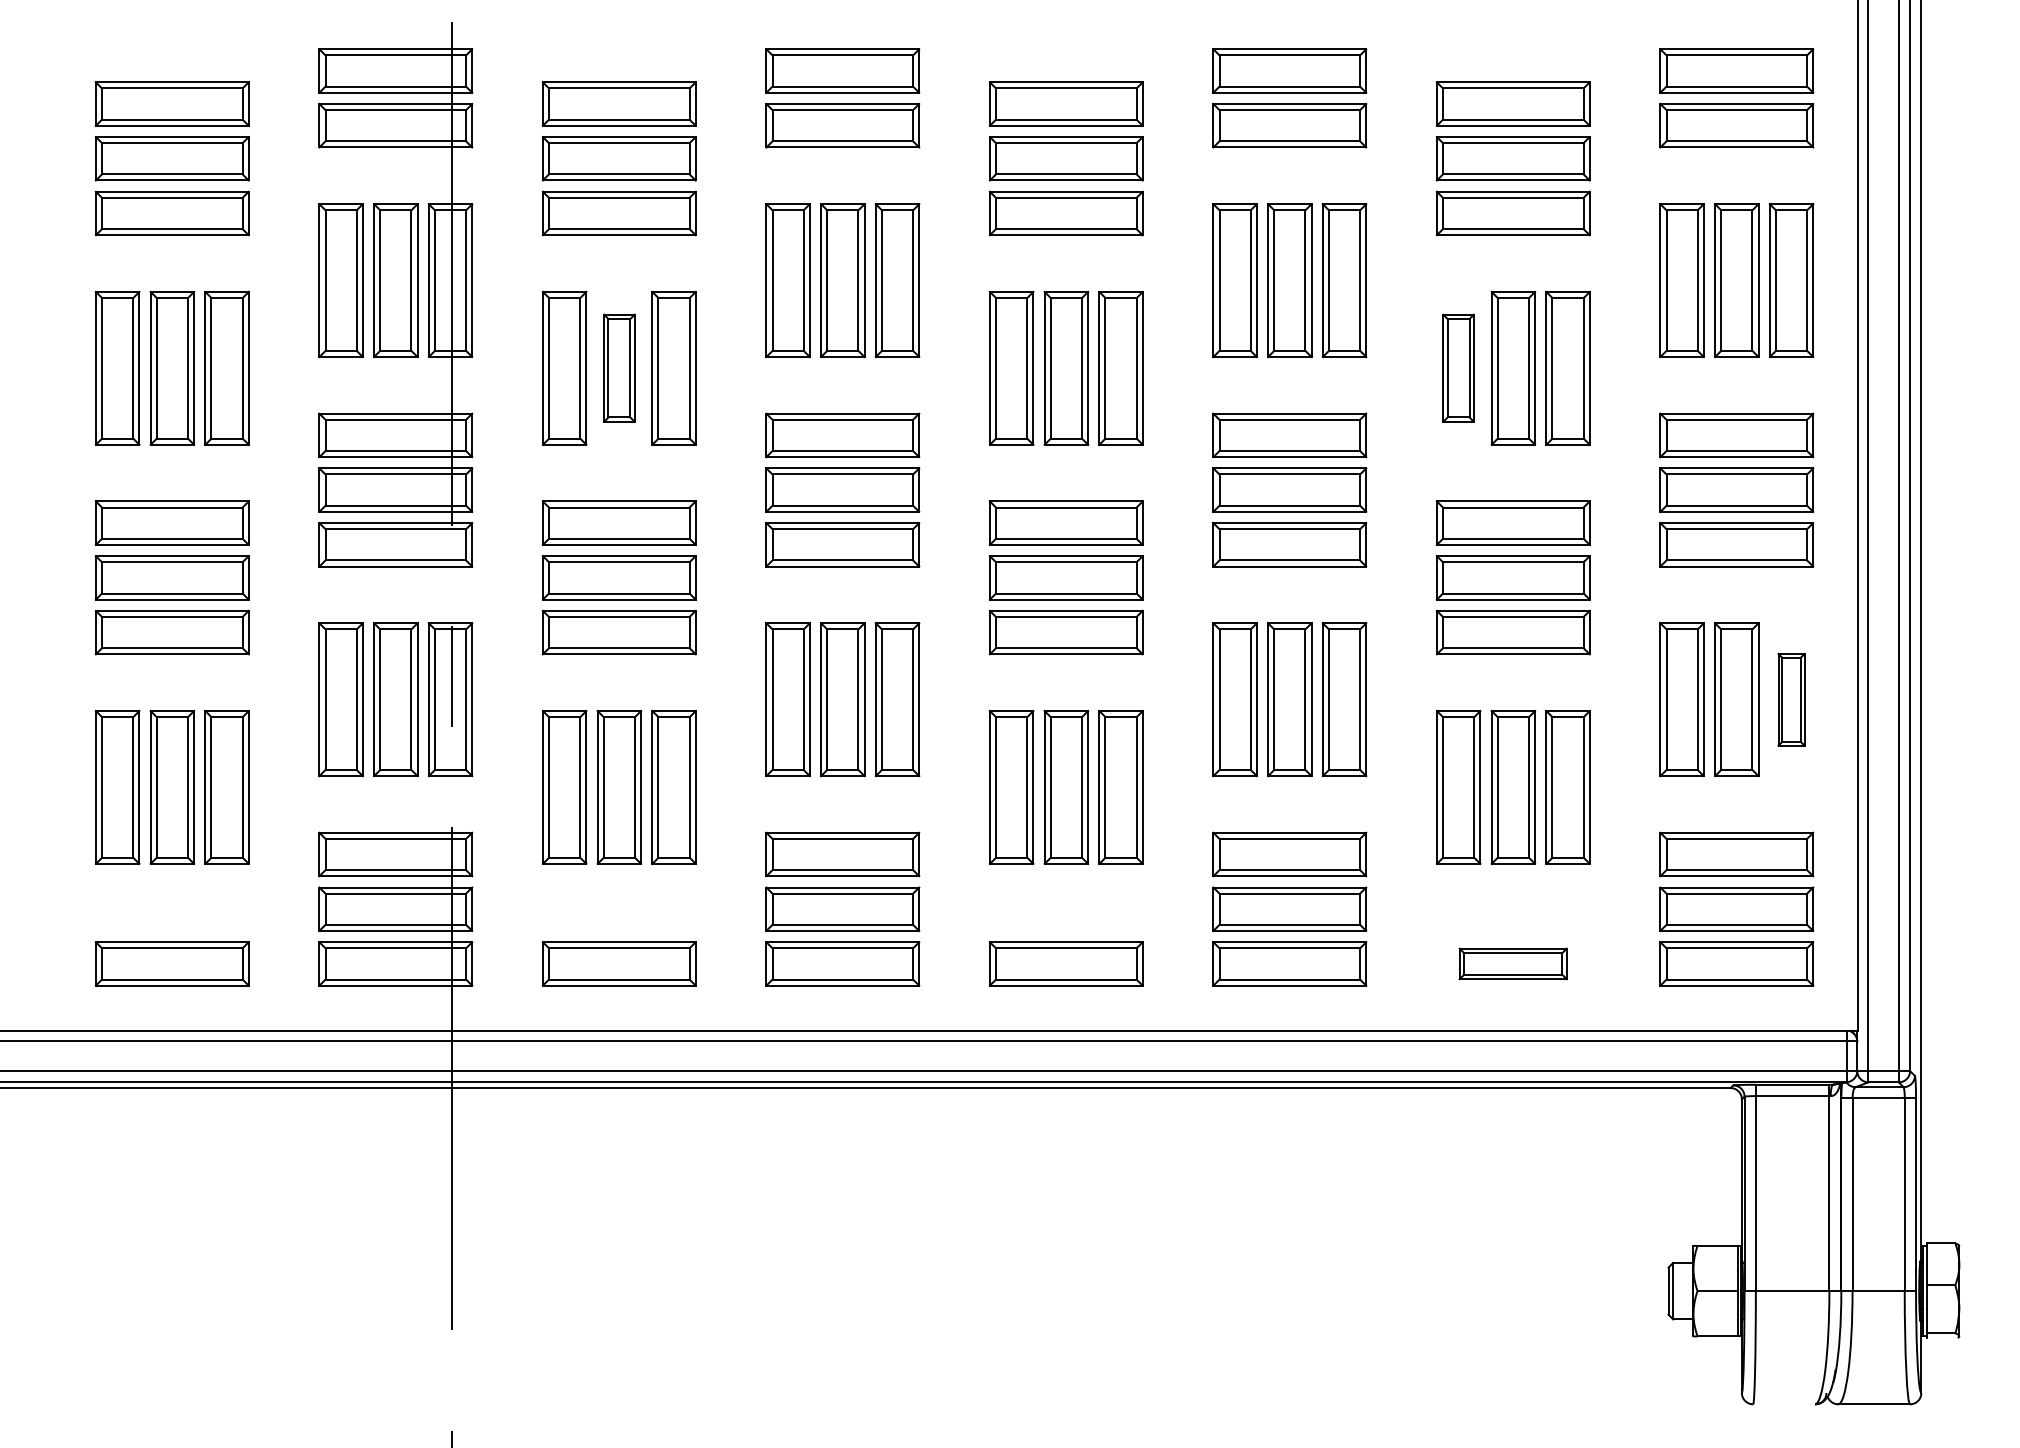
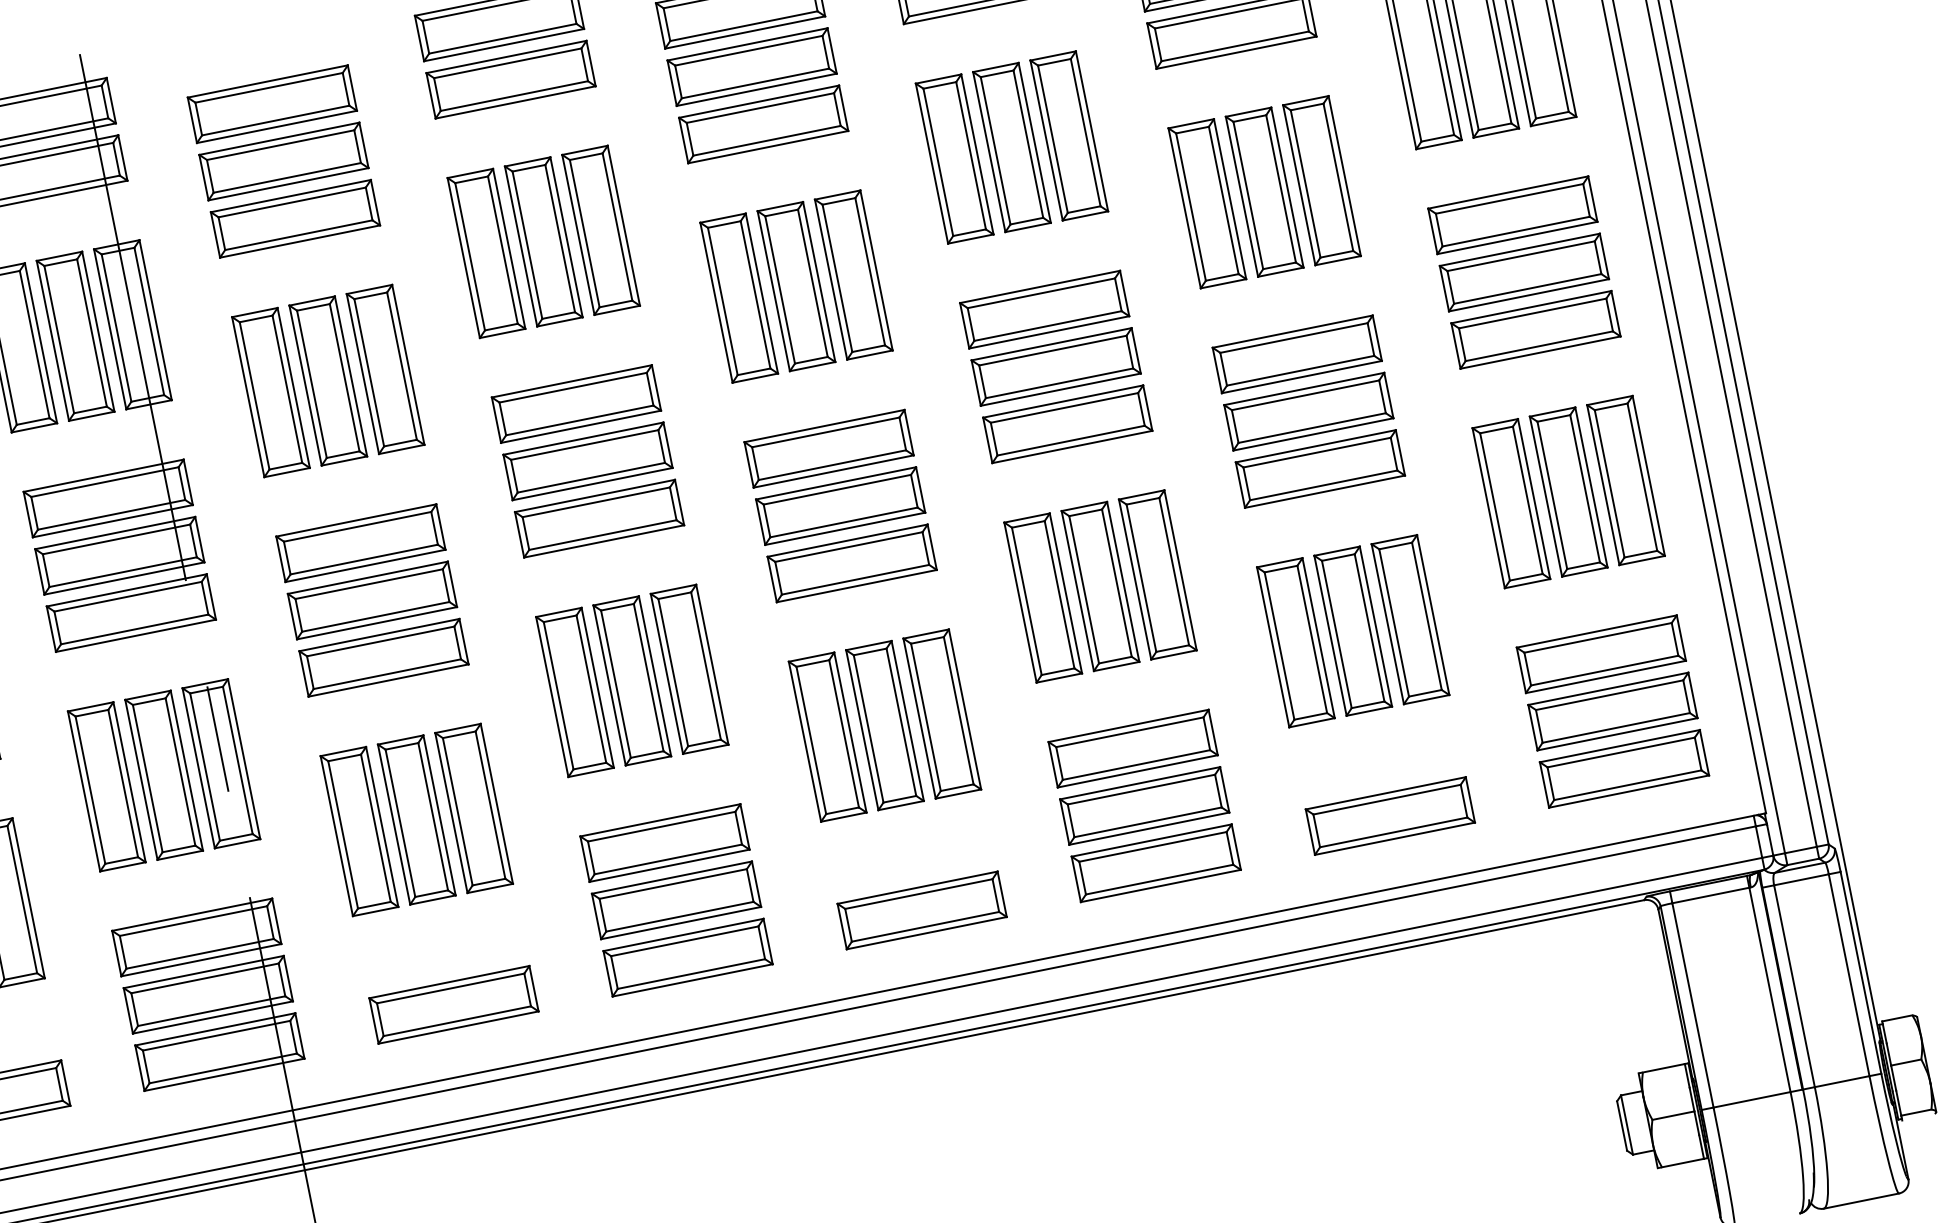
part: (619, 367) -> (328, 380), size x1.43
part: (1458, 367) -> (1207, 202), size x1.43
part: (1791, 699) -> (1625, 480), size x1.67
part: (1512, 963) -> (1389, 815), size x1.43

